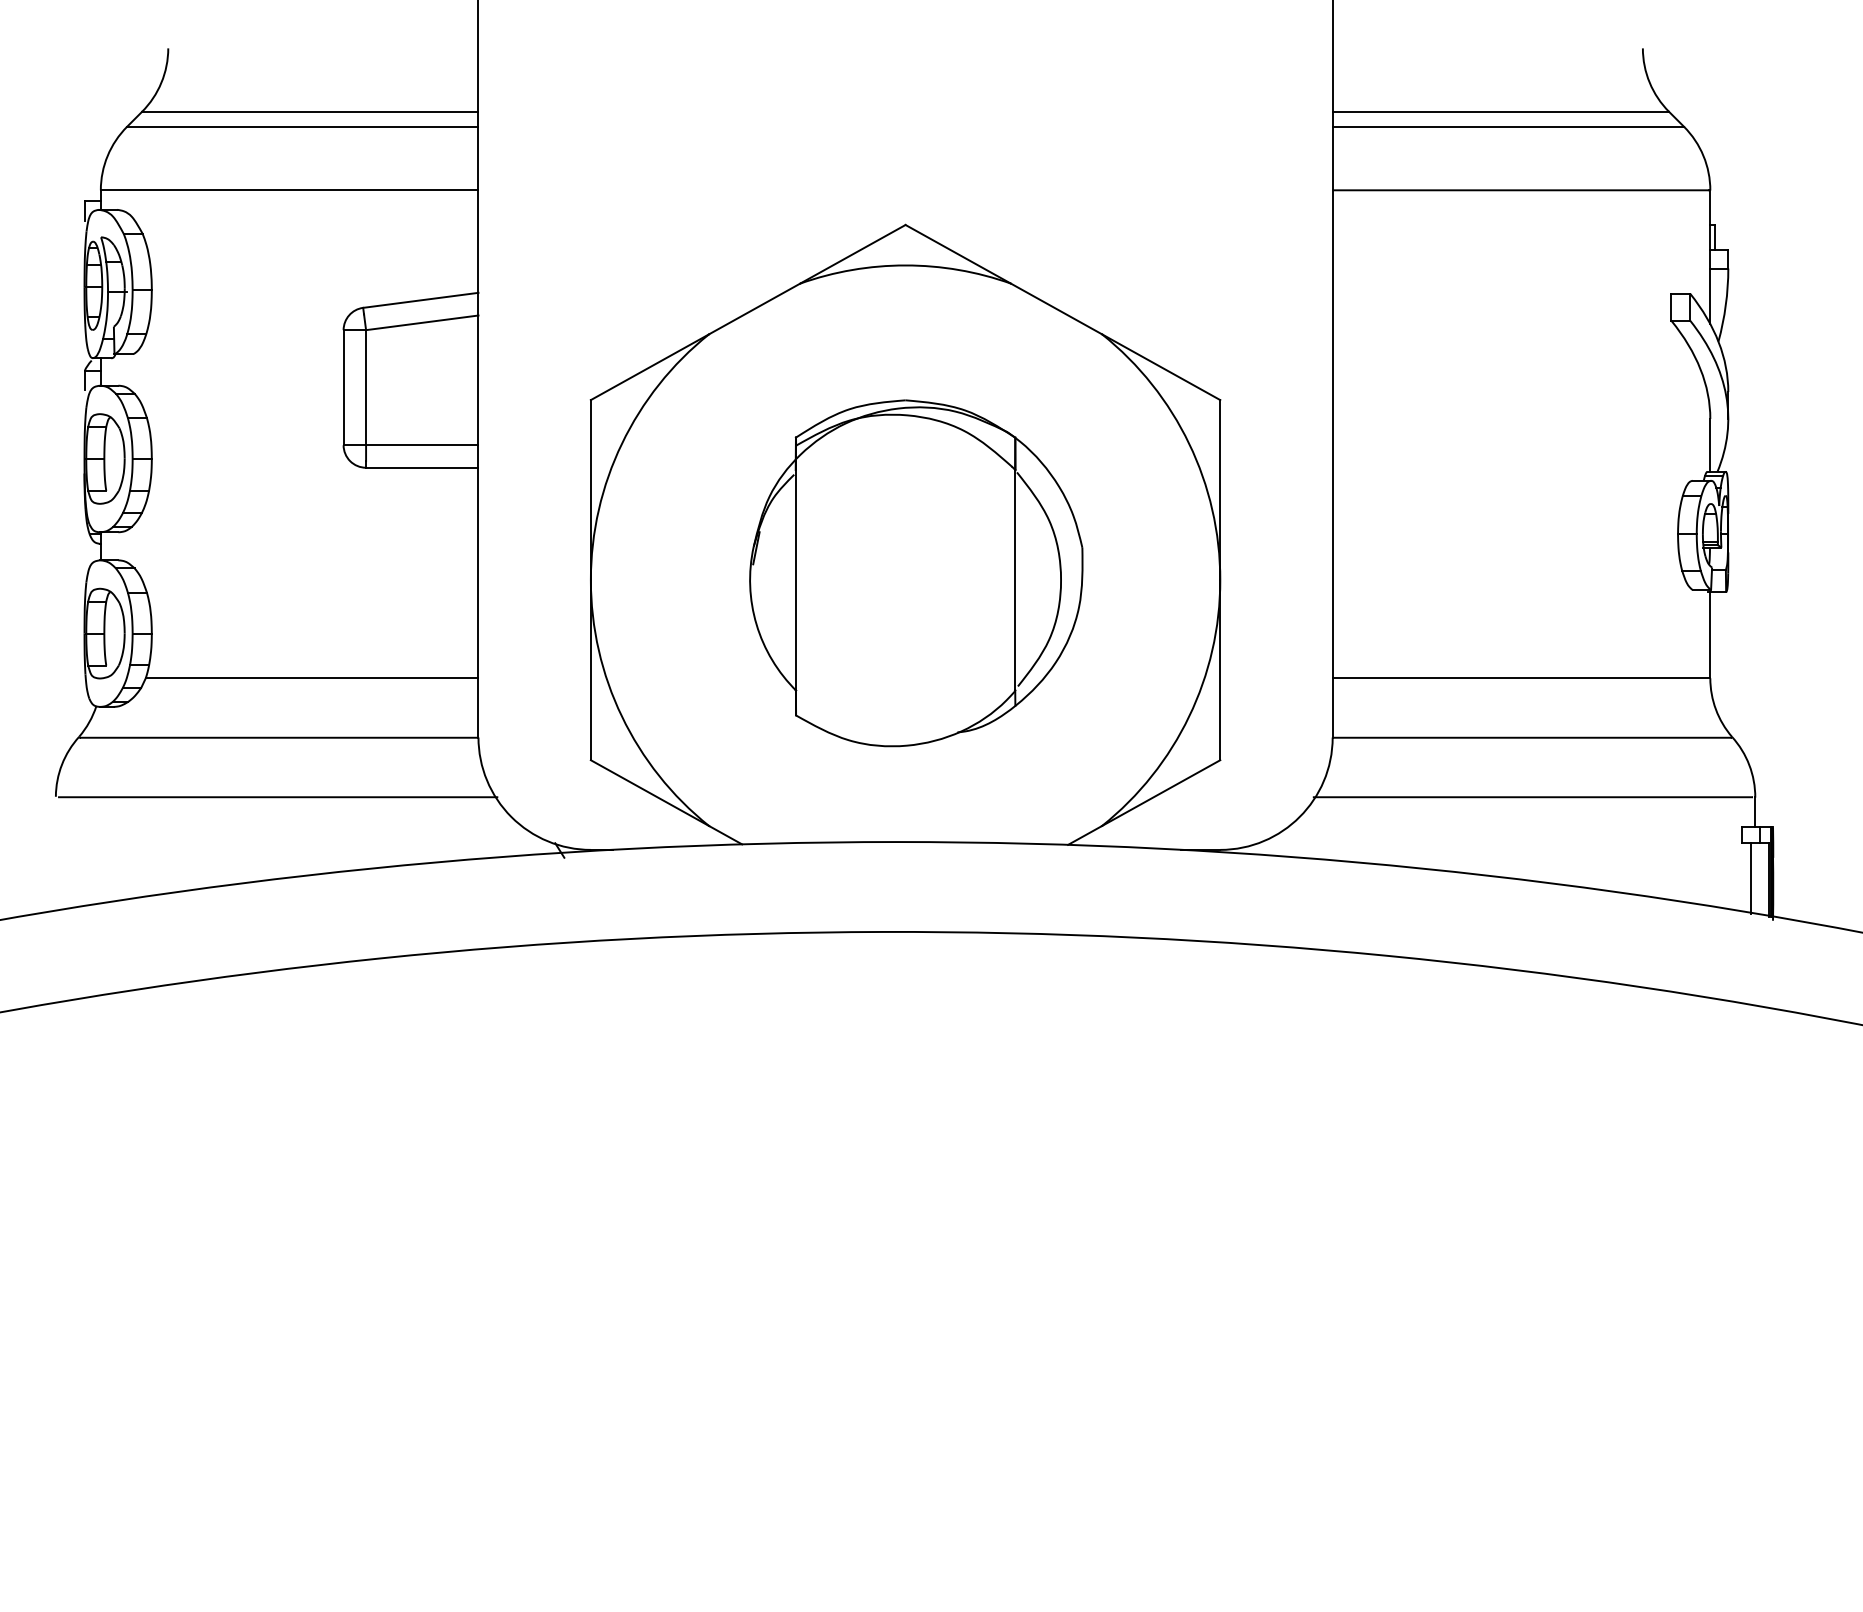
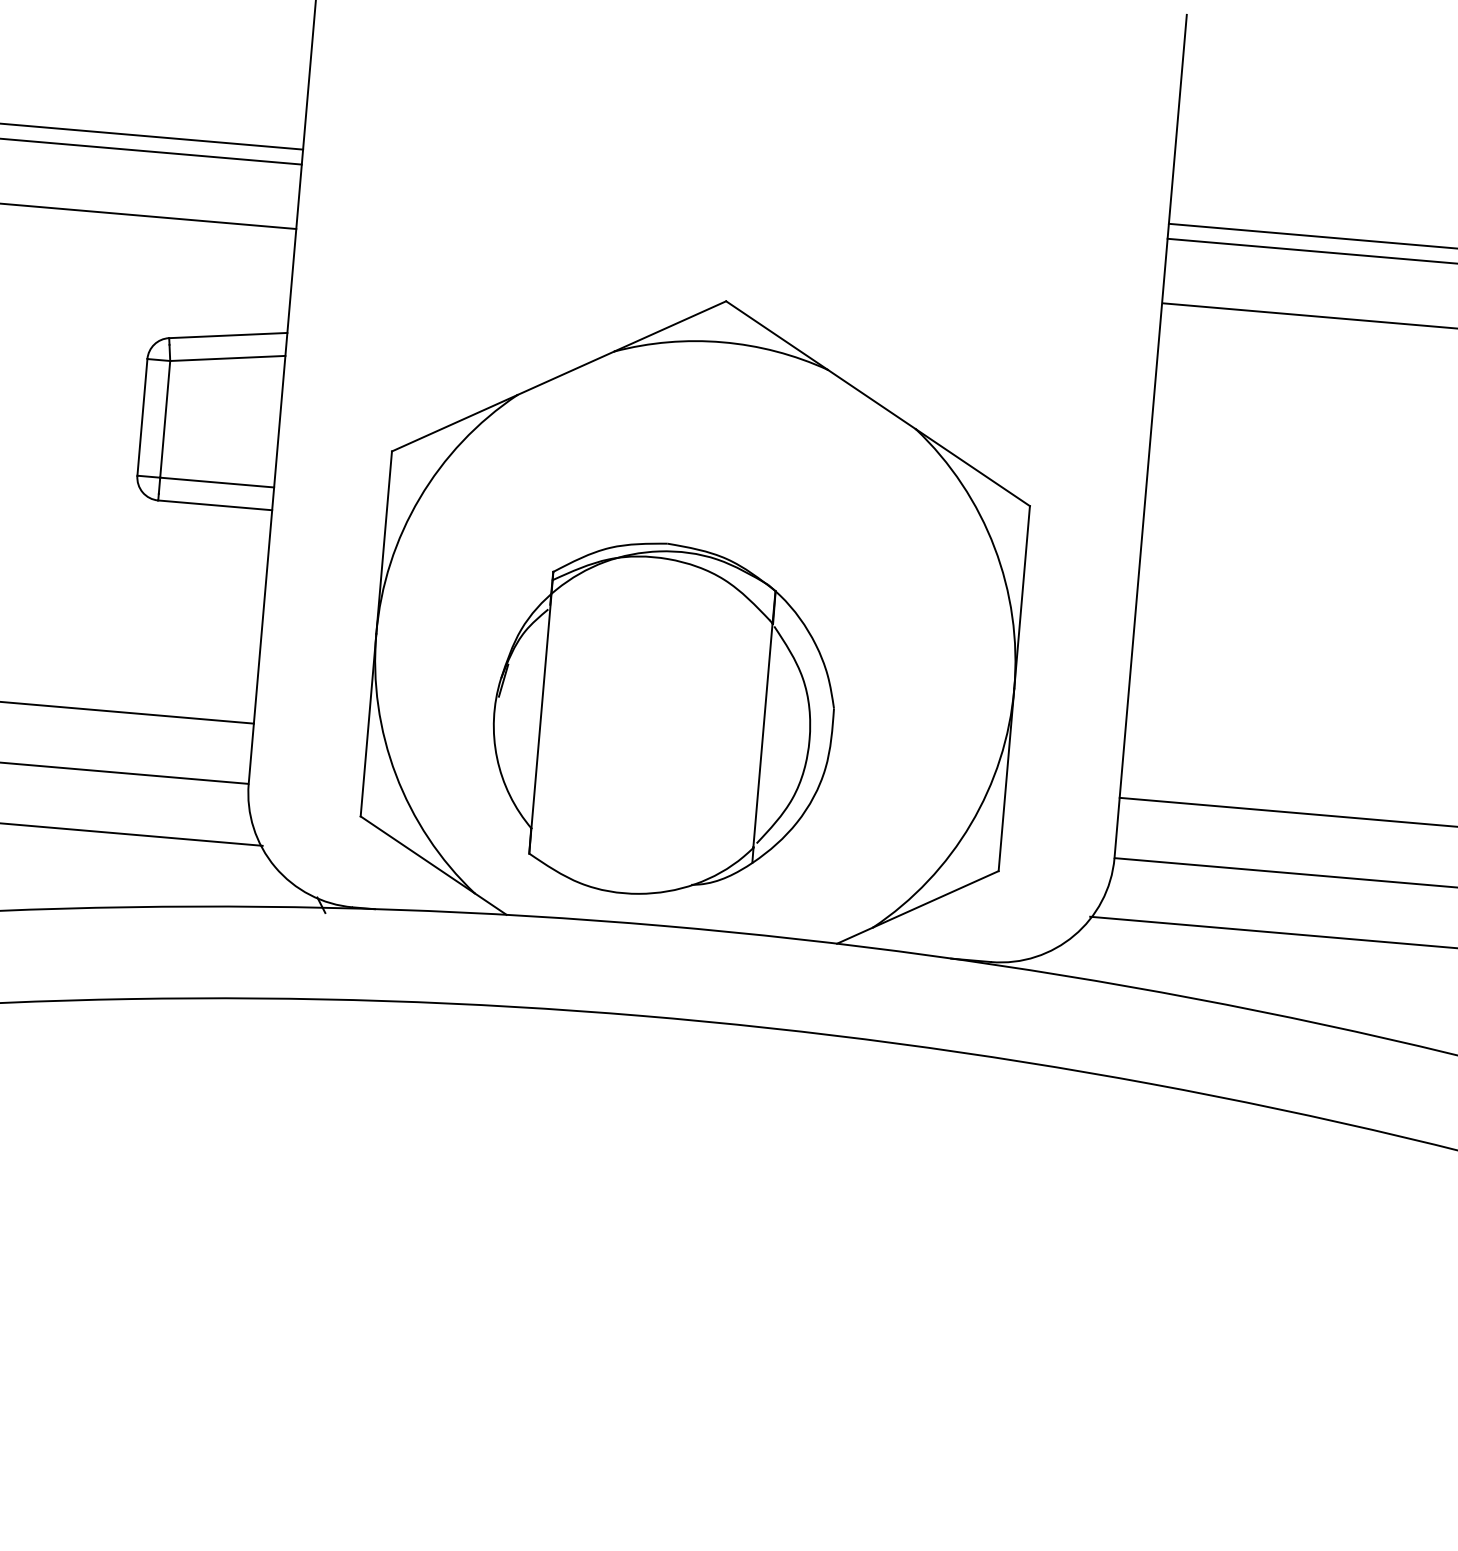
part: (916, 573) -> (663, 720), moved

